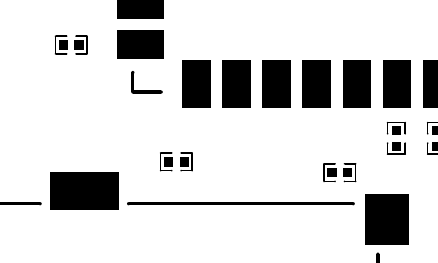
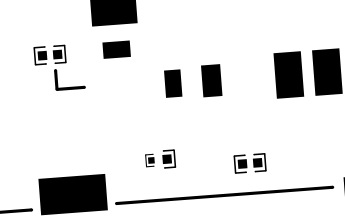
part: (140, 44) -> (116, 49), size x0.6
part: (196, 83) -> (173, 83), size x0.6
part: (236, 83) -> (211, 80), size x0.7
part: (276, 83) -> (250, 77), removed
part: (146, 90) -> (70, 86), moved
part: (166, 161) -> (150, 160), size x0.7
part: (339, 172) -> (249, 163), moved

